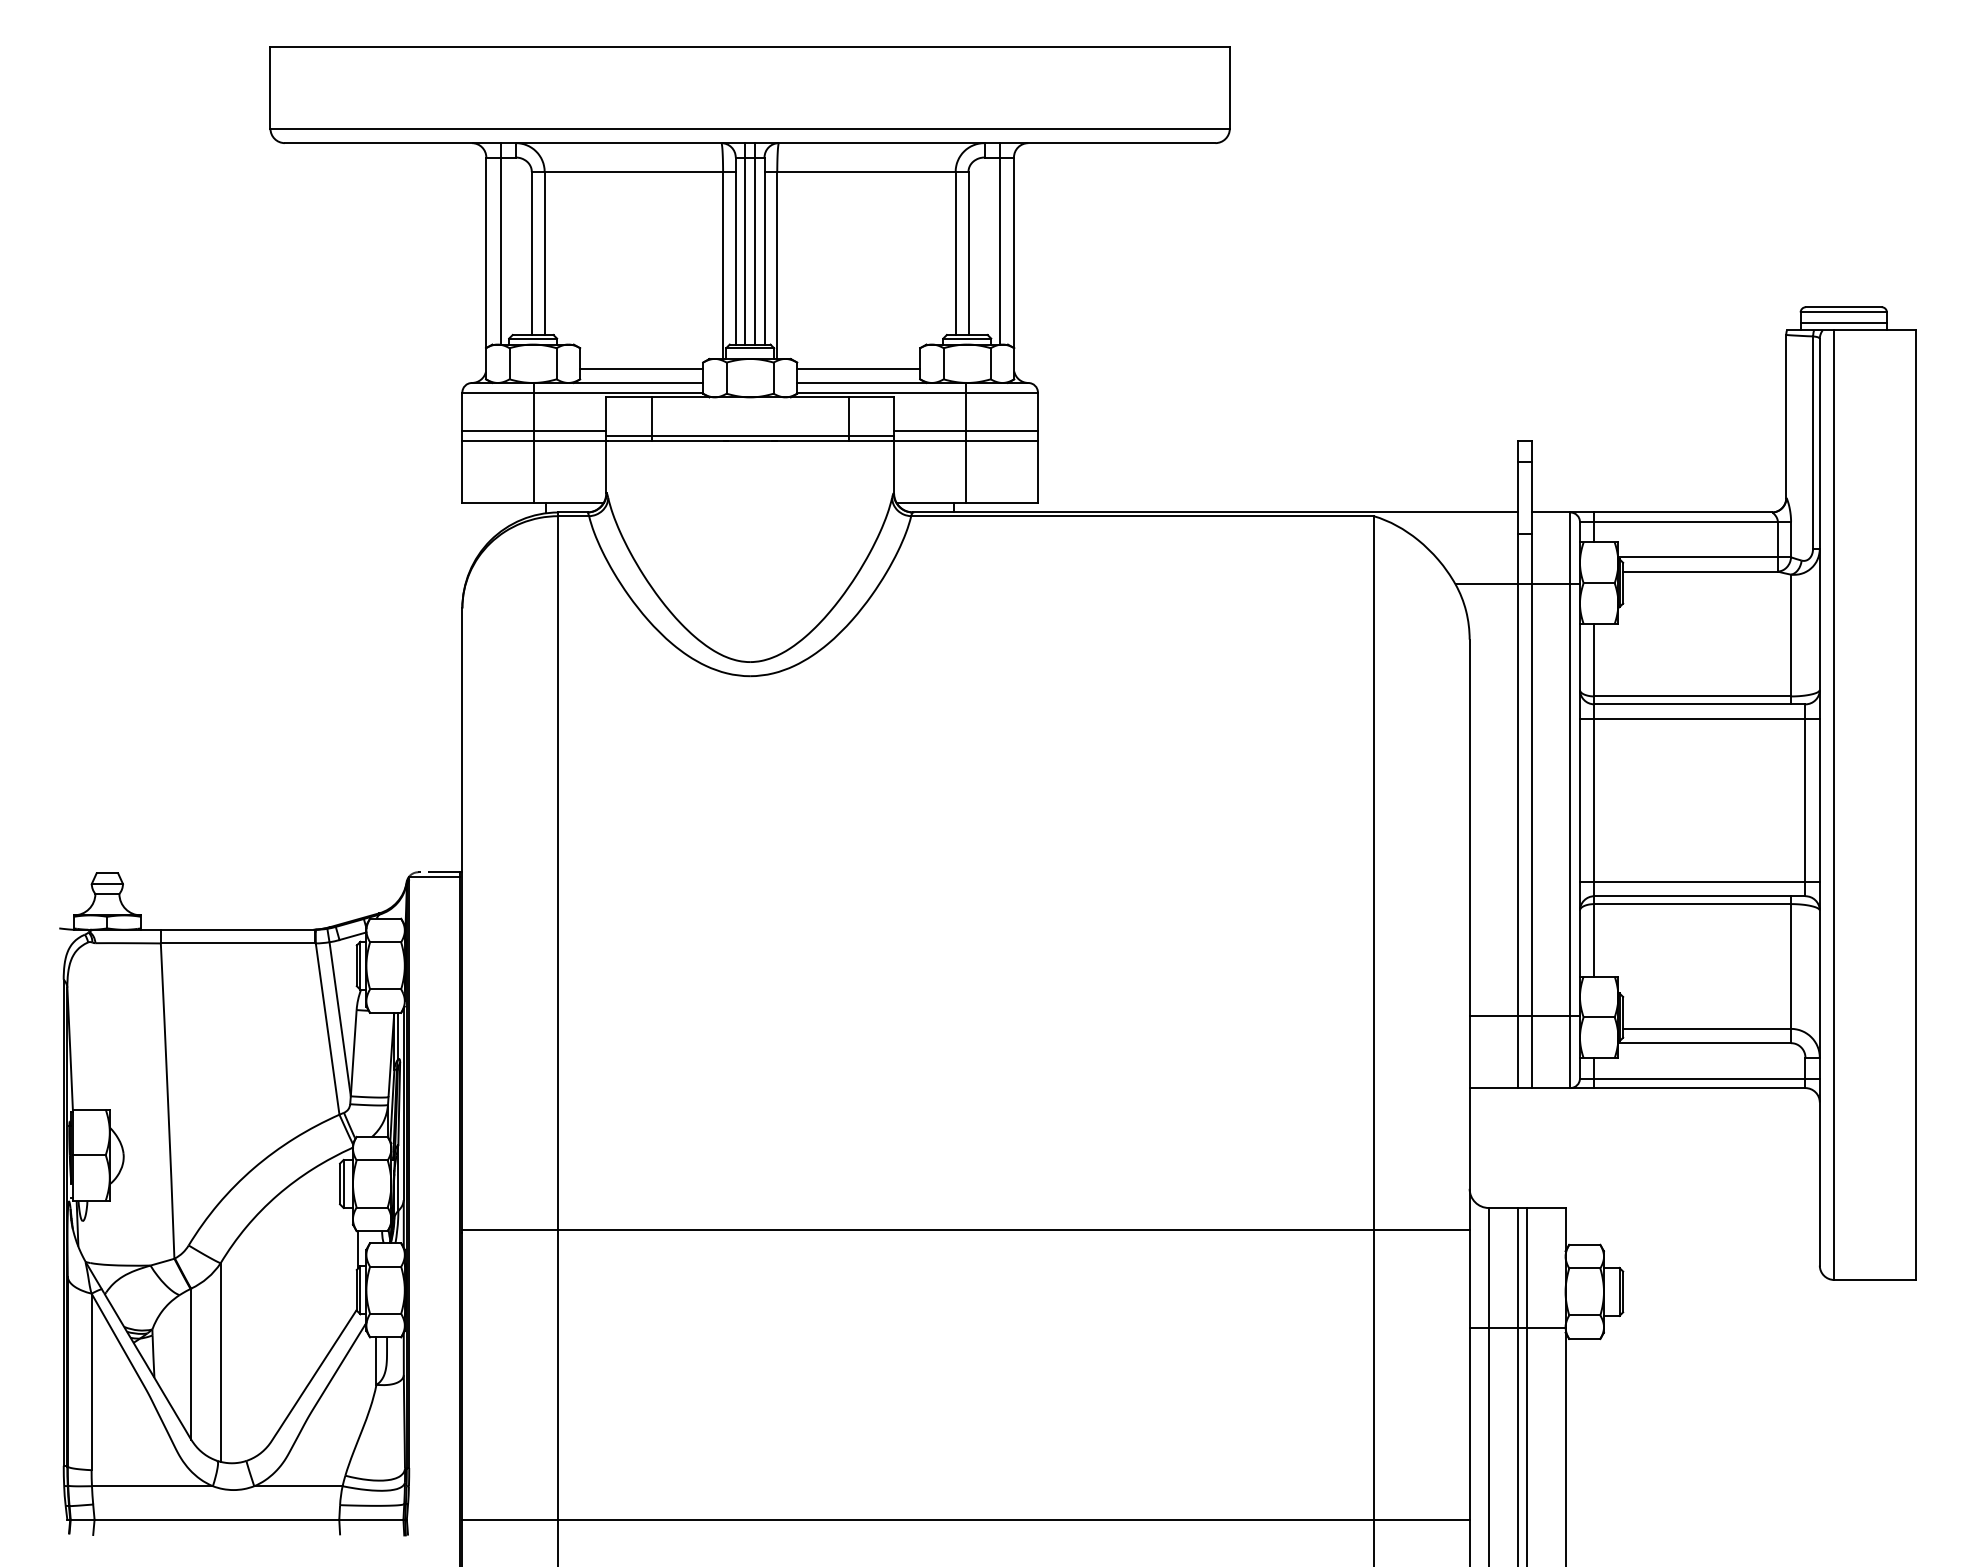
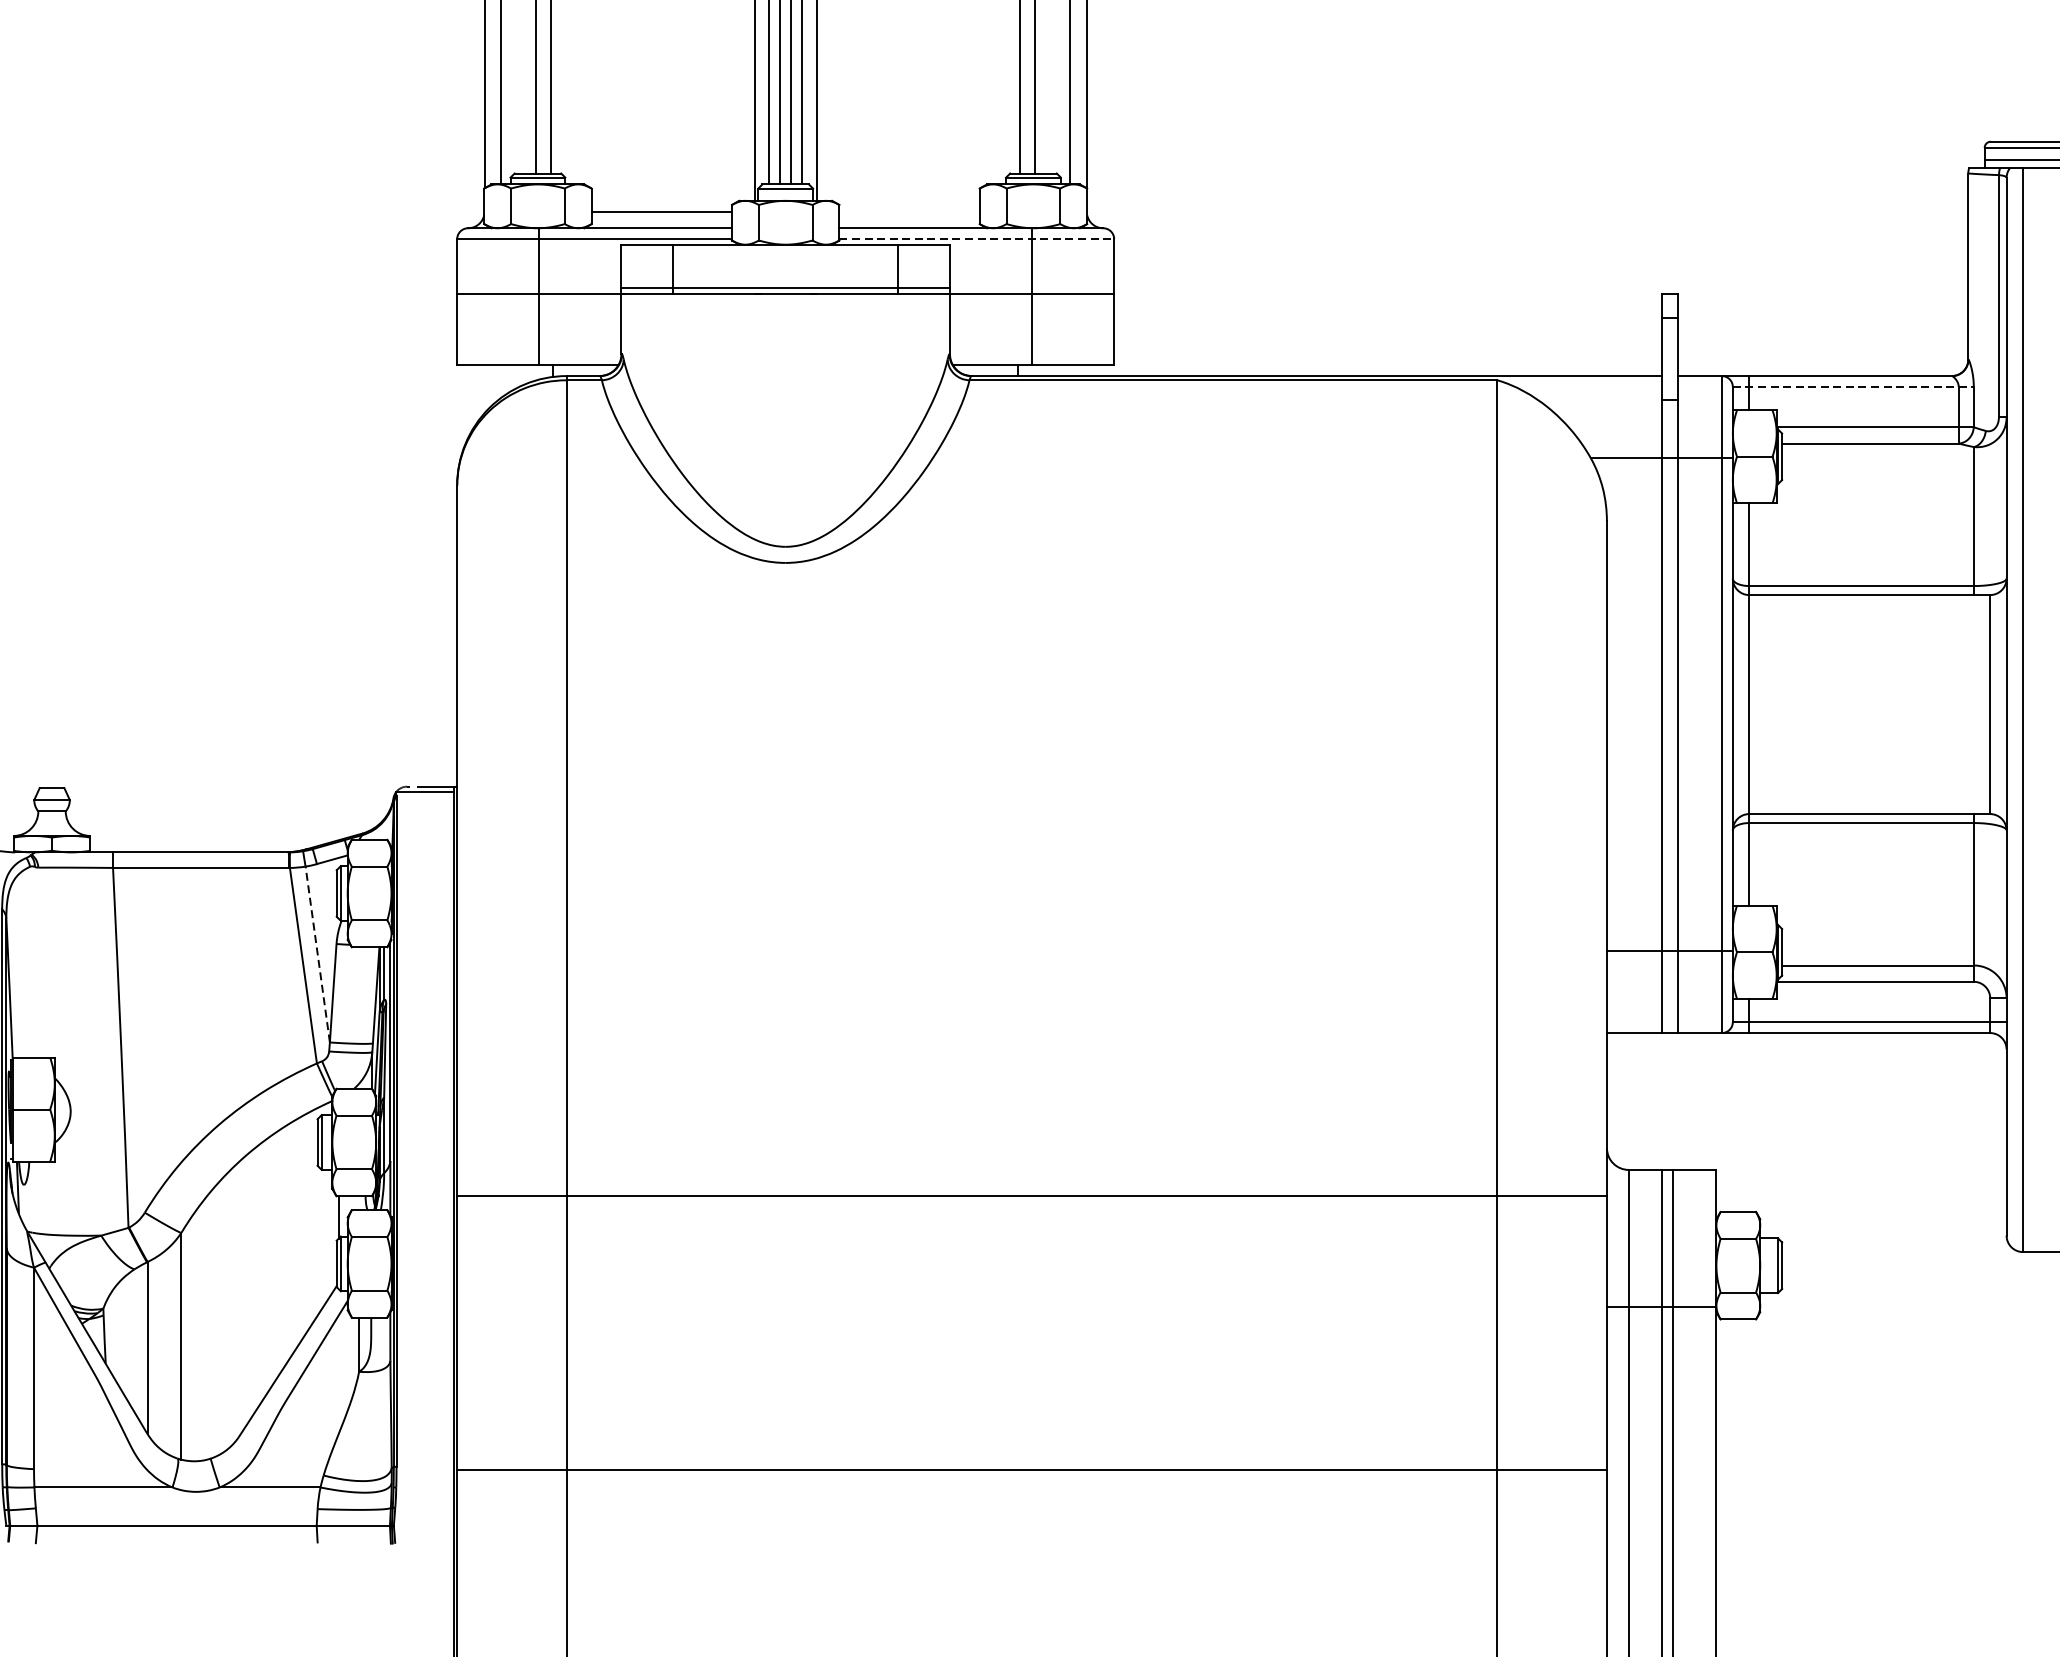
line: (858, 368) -> (909, 211), removed
line: (918, 392) -> (977, 239), solid -> dashed
line: (534, 430) -> (539, 282), removed
line: (965, 430) -> (1031, 282), removed
line: (1685, 522) -> (1853, 387), solid -> dashed
line: (1699, 718) -> (1869, 611), removed
line: (1699, 881) -> (1869, 797), removed
line: (340, 1019) -> (318, 954), solid -> dashed
line: (965, 1519) -> (1031, 1469), moved

